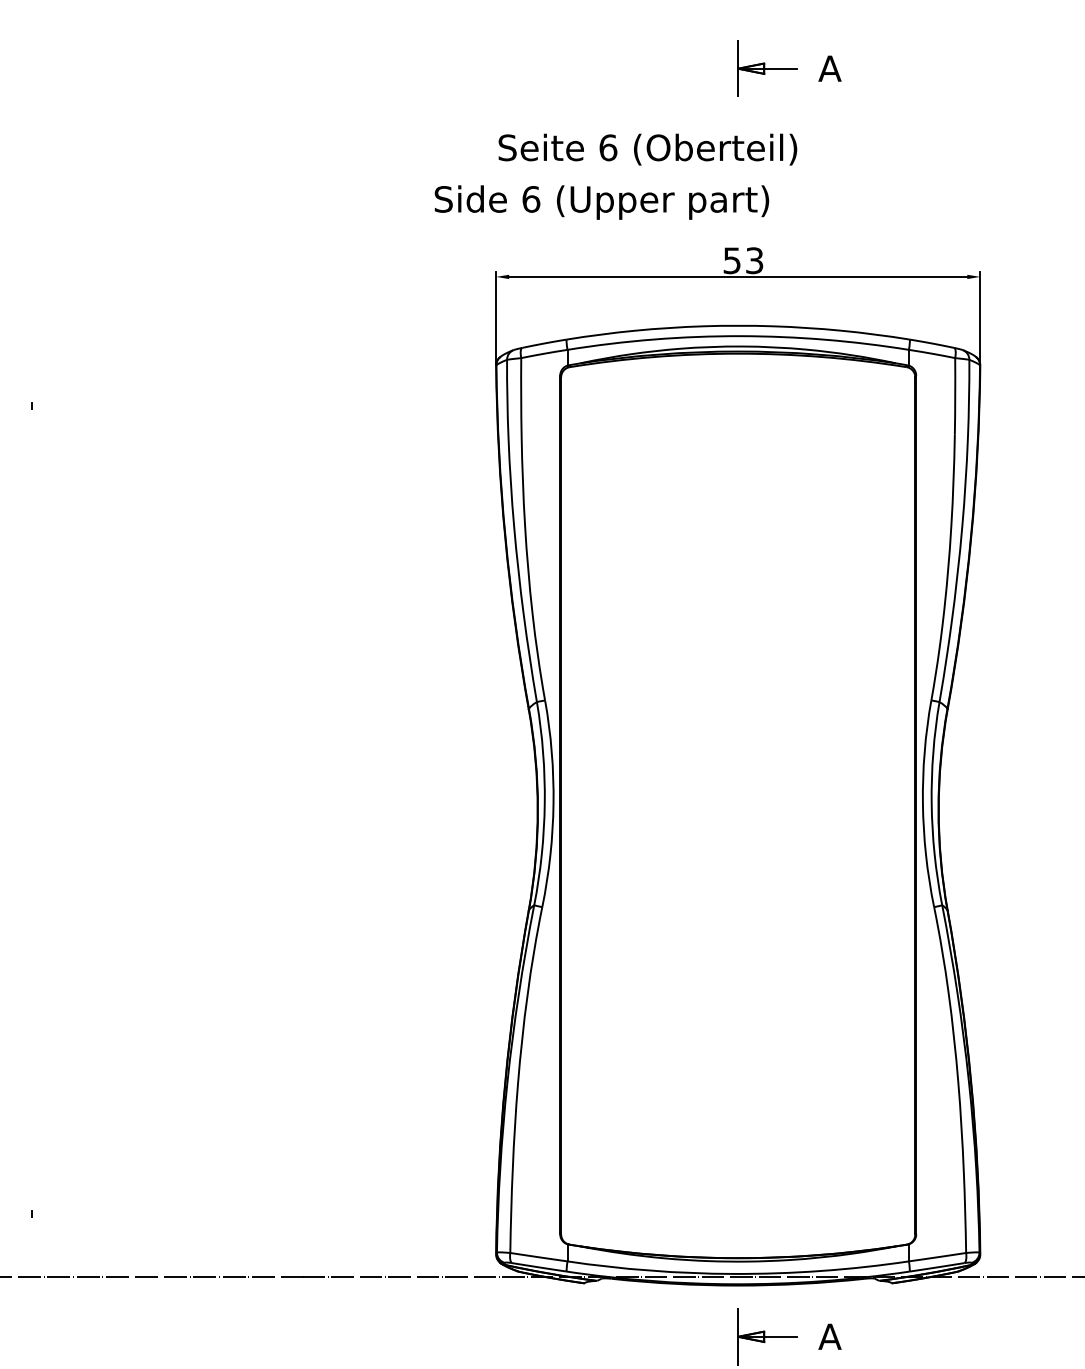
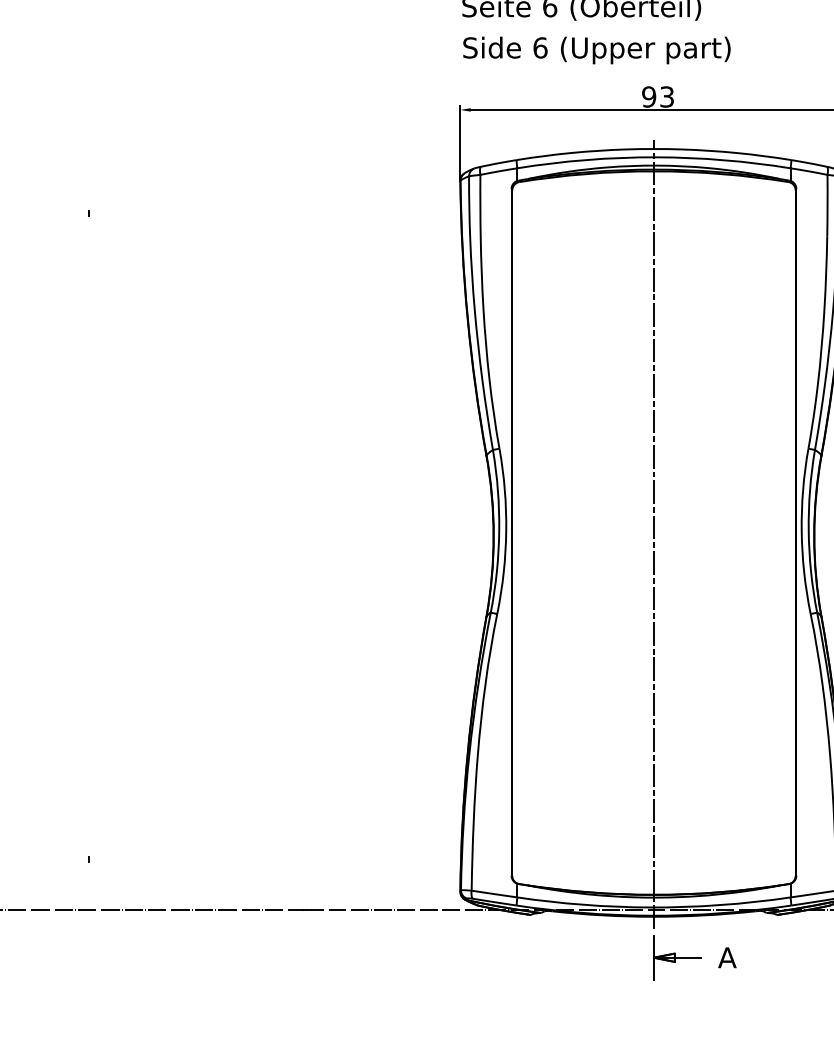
text: (601, 202) -> (596, 50), moved
text: (731, 260) -> (648, 96), 53 -> 93
line: (738, 807) -> (654, 534), added

